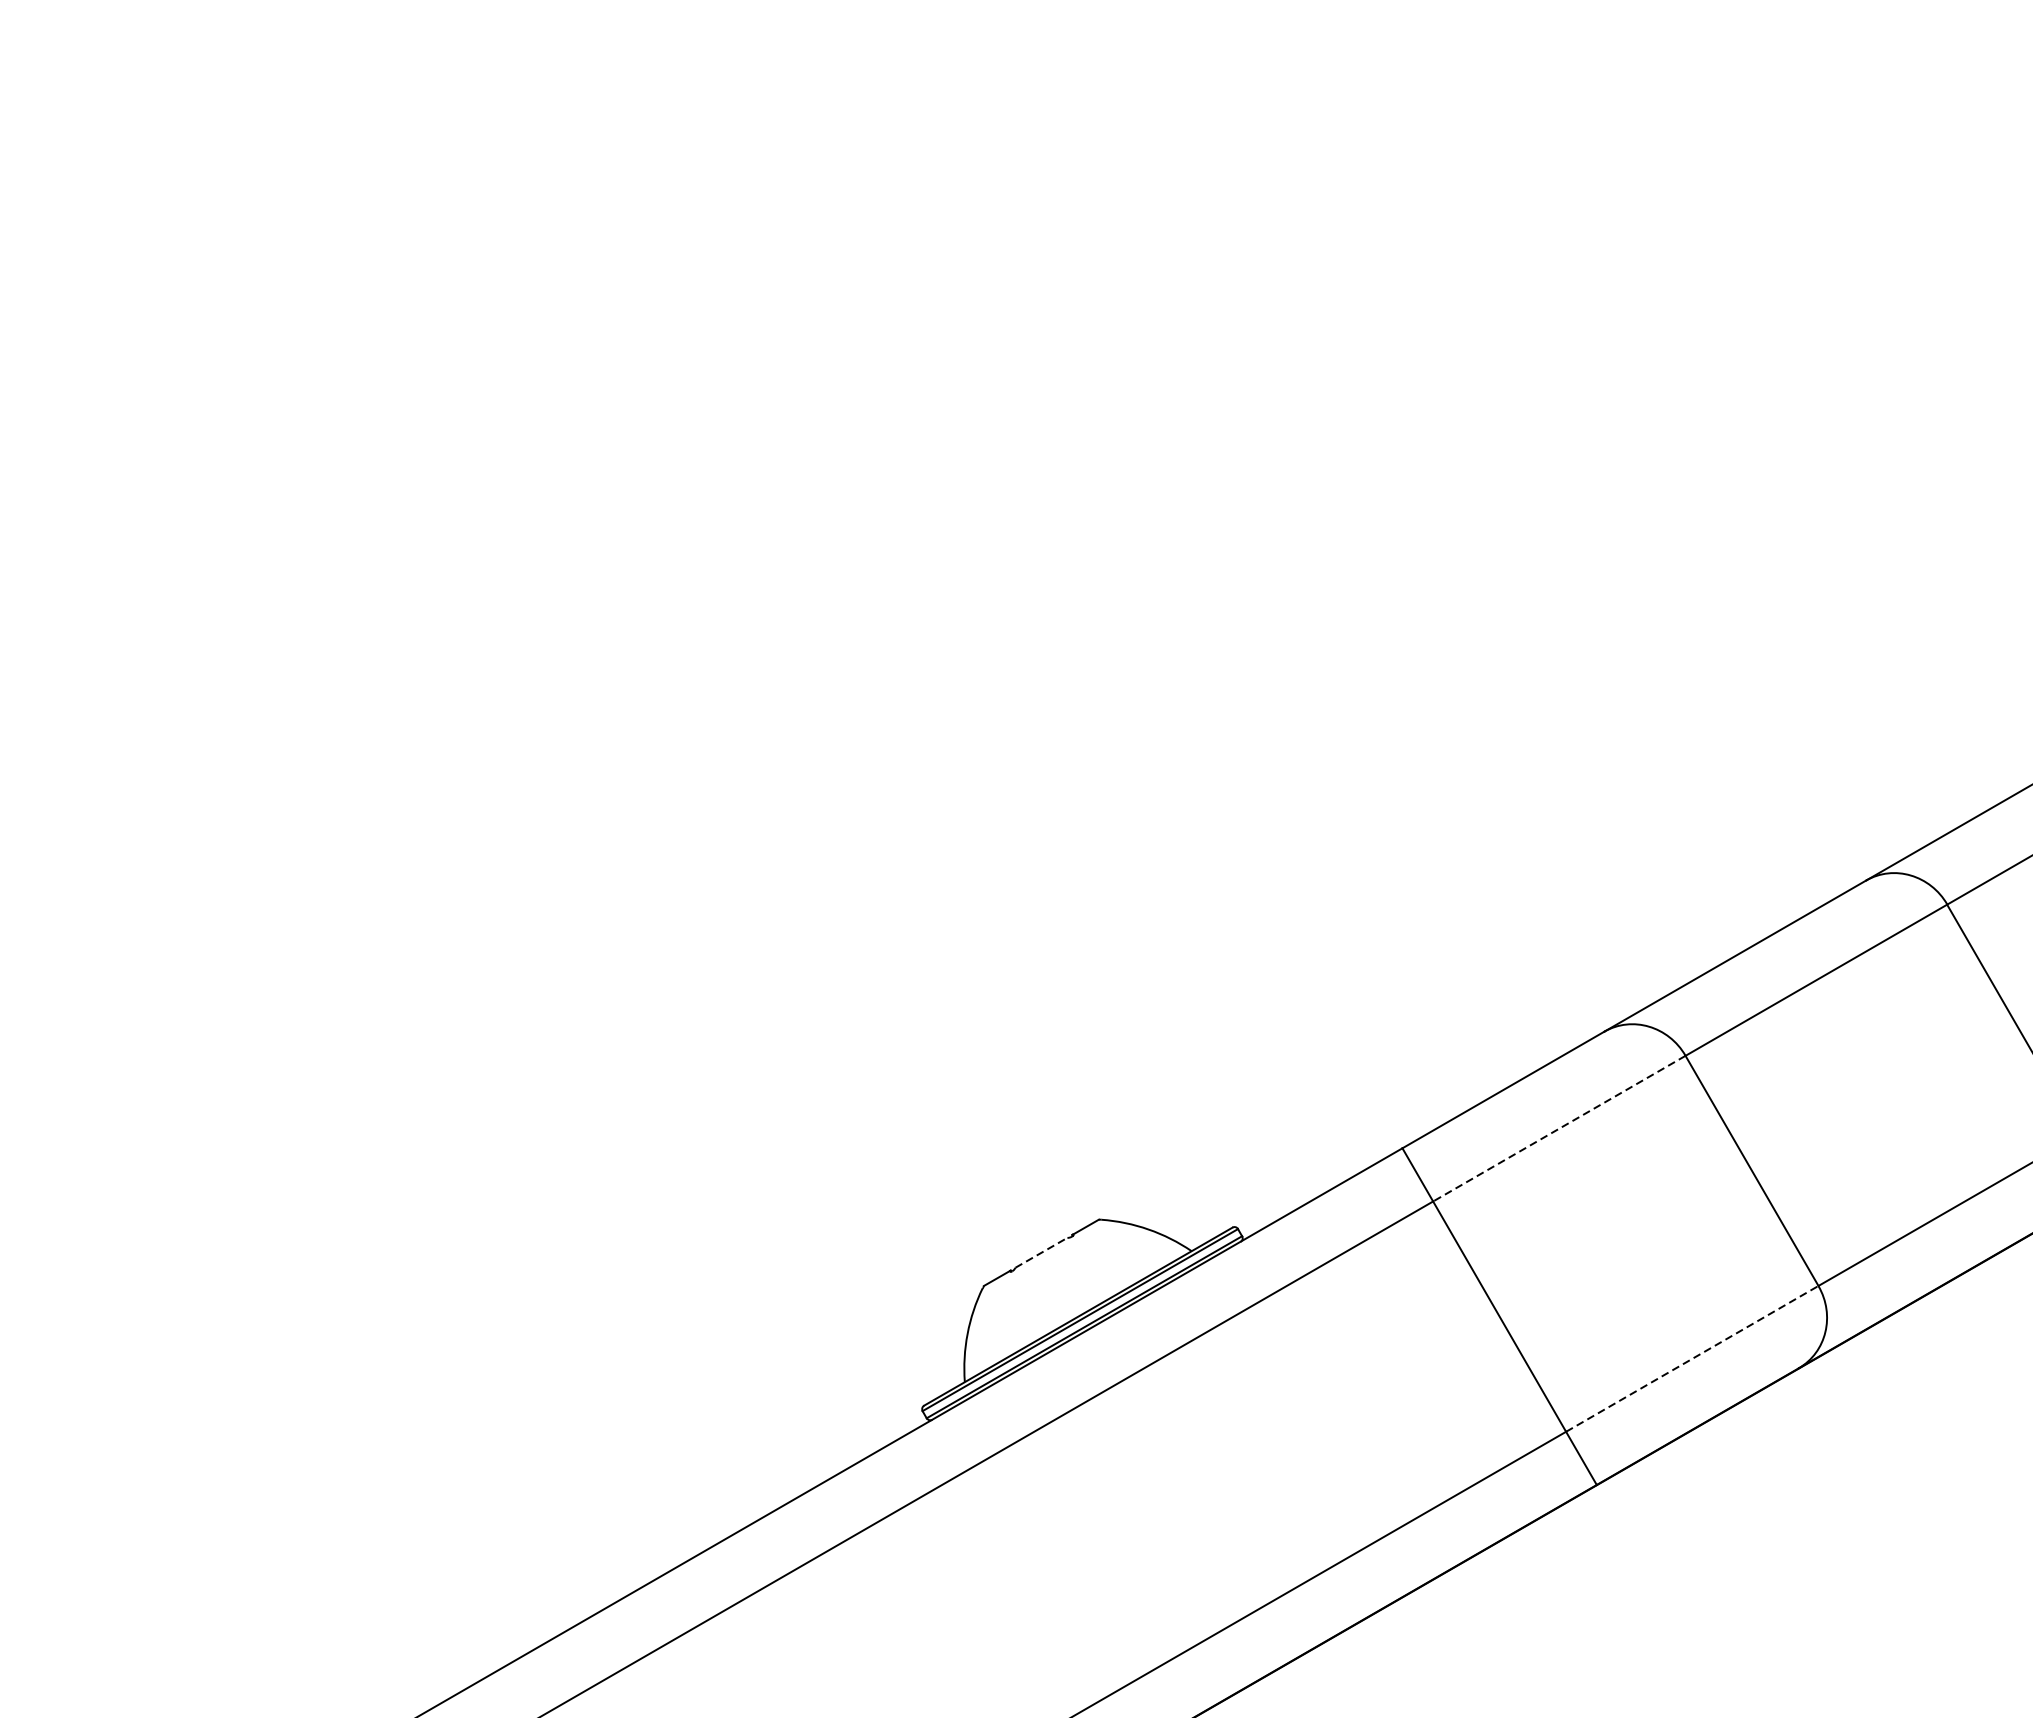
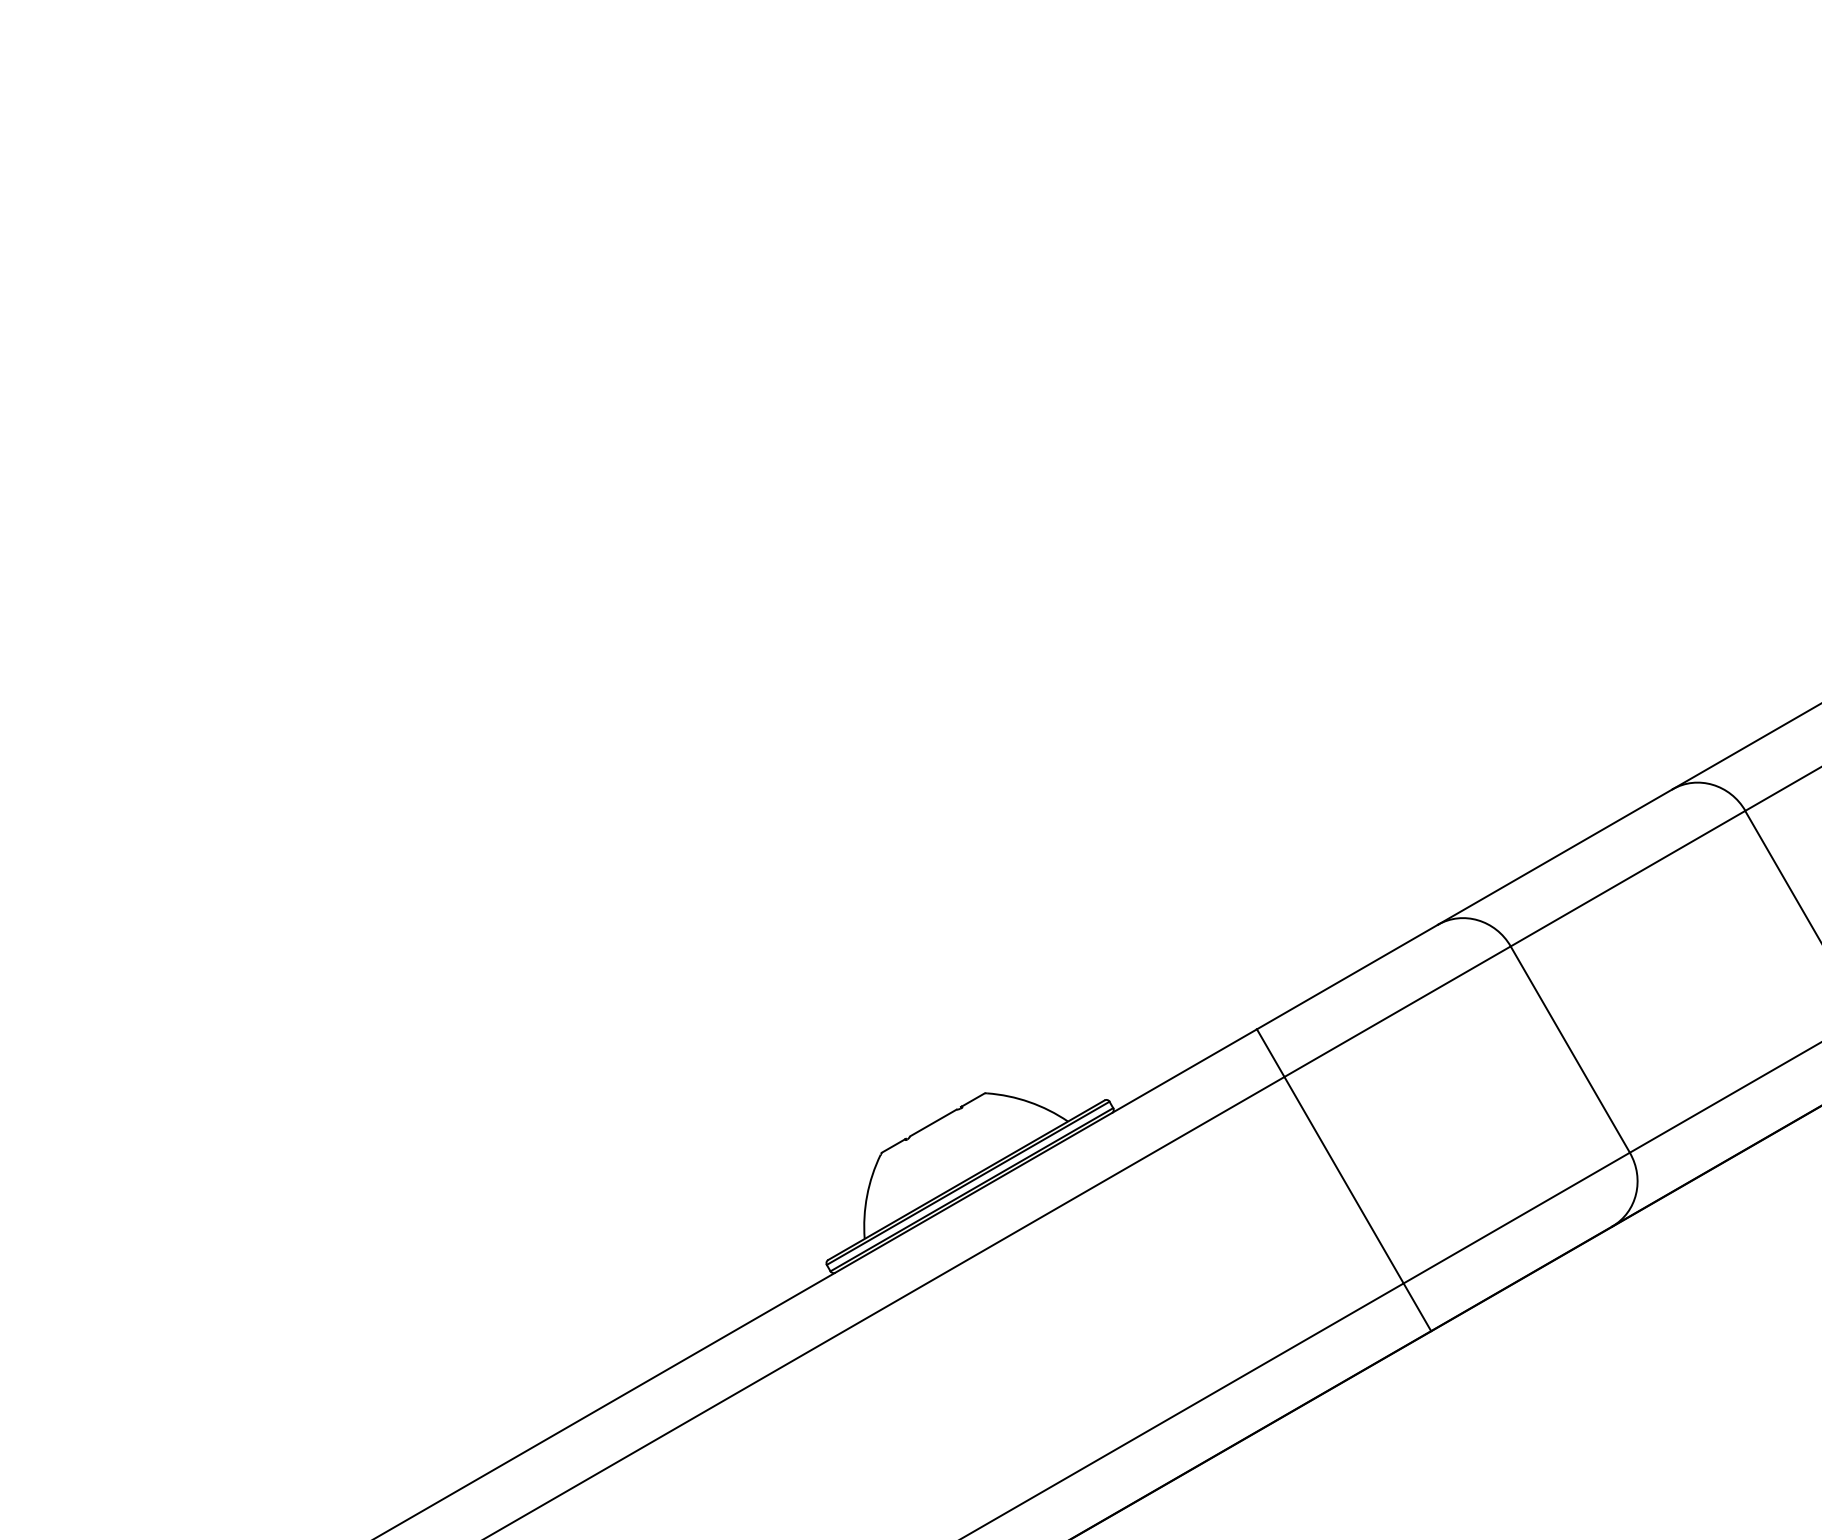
line: (1559, 1128) -> (1397, 1011), dashed -> solid
line: (1041, 1253) -> (933, 1123), dashed -> solid
line: (1691, 1359) -> (1516, 1218), dashed -> solid

